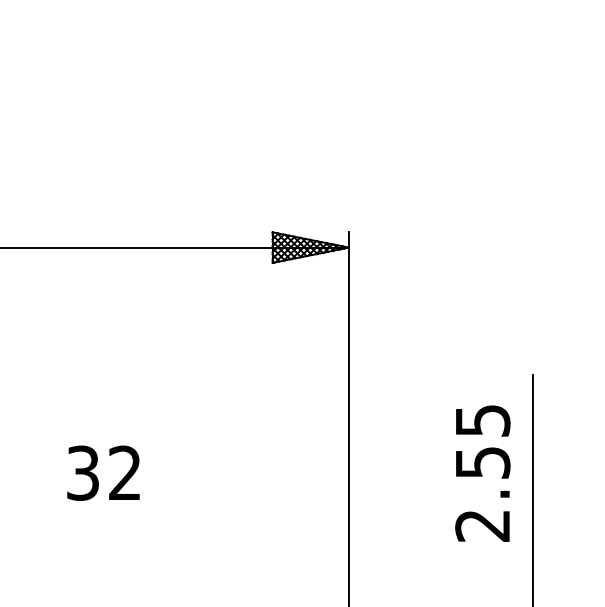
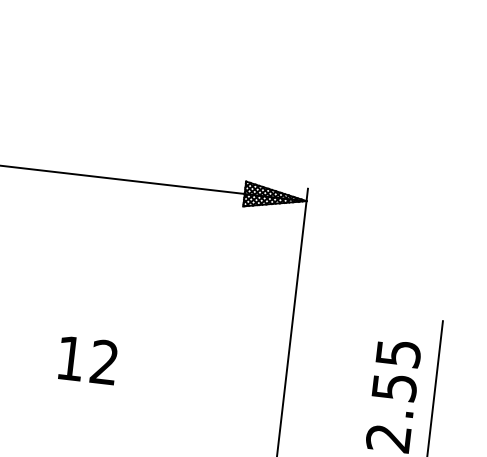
text: (82, 472) -> (70, 357), 32 -> 12

